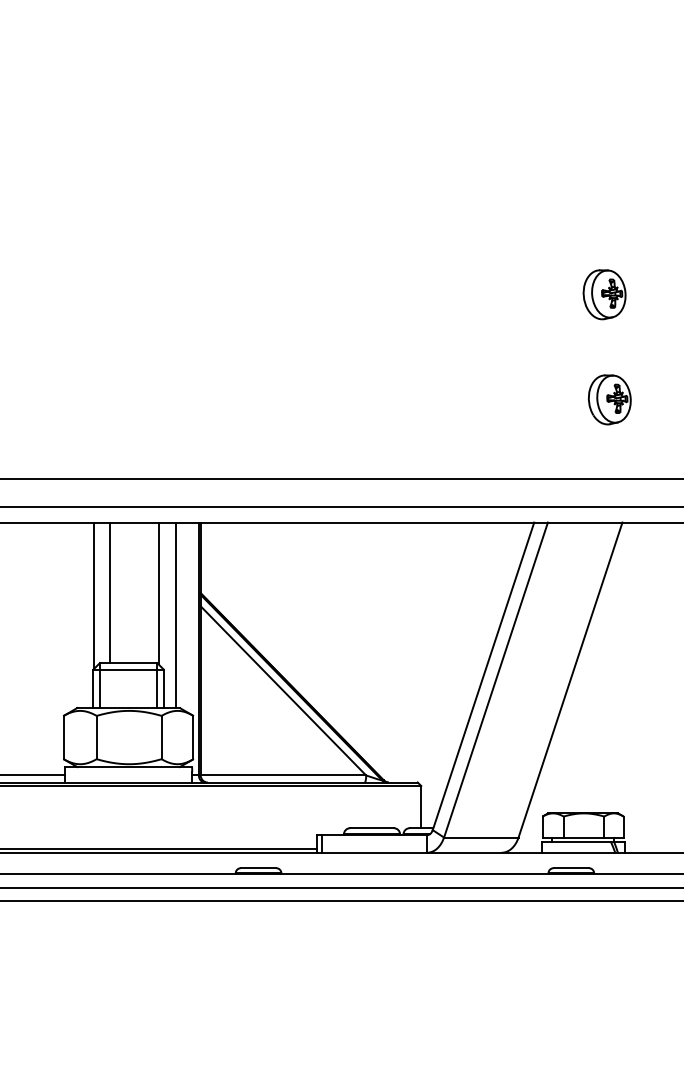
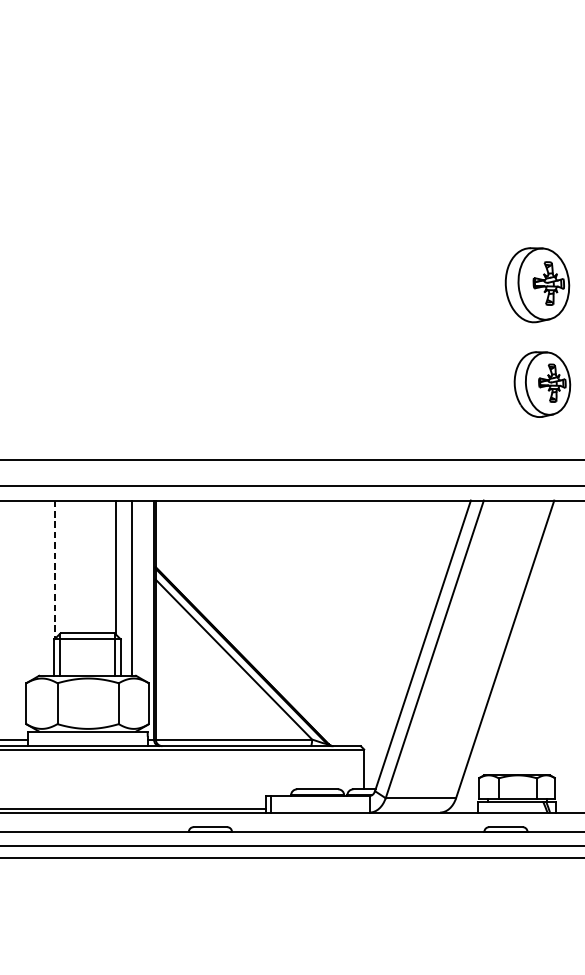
part: (604, 294) -> (537, 285), size x1.6
part: (609, 399) -> (542, 384), size x1.4
line: (110, 592) -> (70, 566), removed
line: (94, 596) -> (55, 570), solid -> dashed

